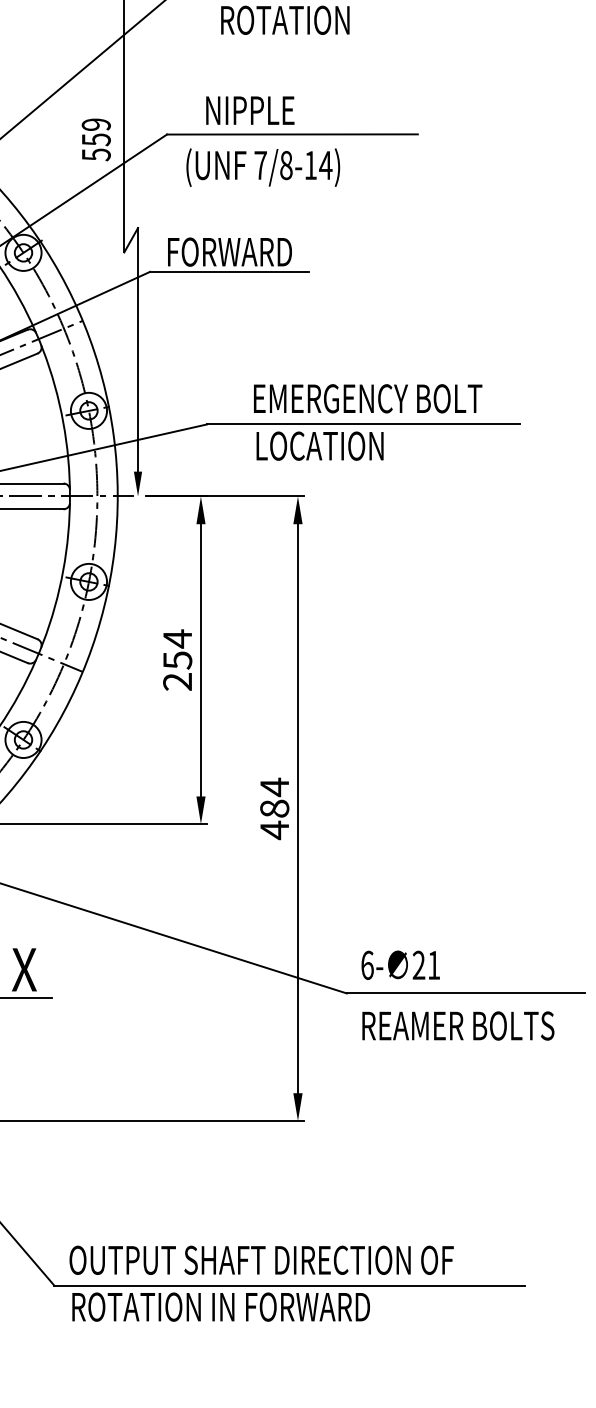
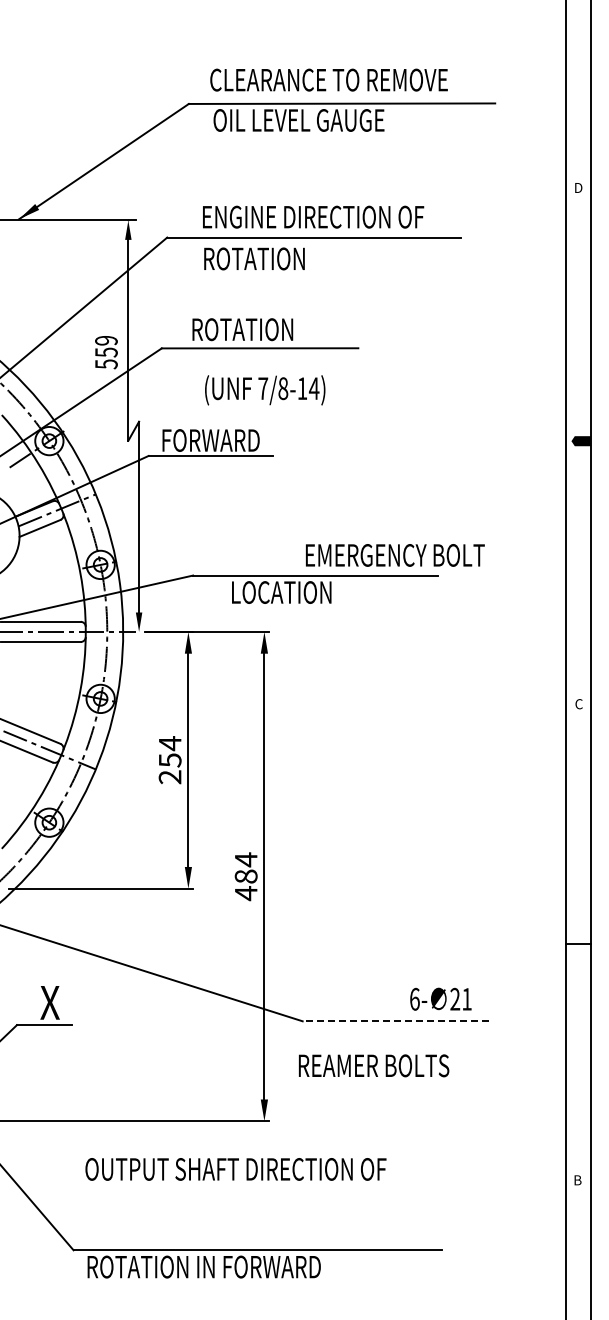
text: (271, 110) -> (243, 329), NIPPLE -> ROTATION
text: (263, 167) -> (265, 390), moved
text: (368, 398) -> (395, 555), moved
text: (400, 964) -> (440, 998), moved
line: (465, 993) -> (395, 1021), solid -> dashed
text: (458, 1025) -> (374, 1065), moved
text: (261, 1260) -> (235, 1169), moved

